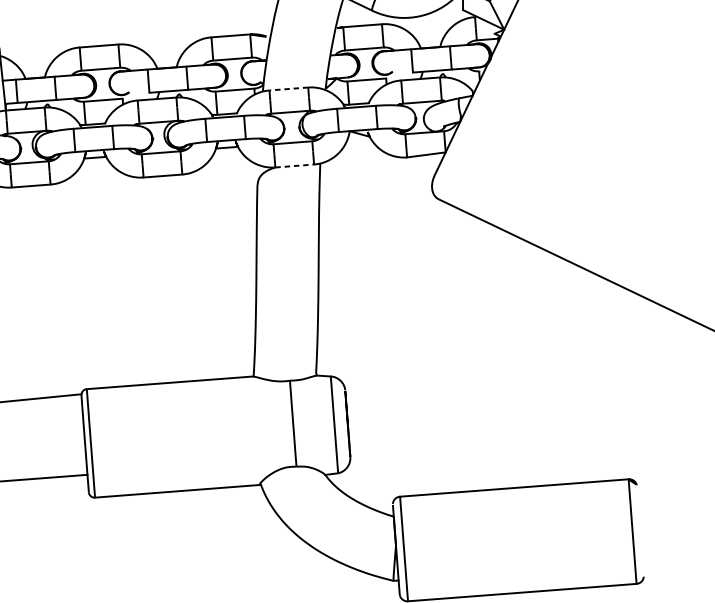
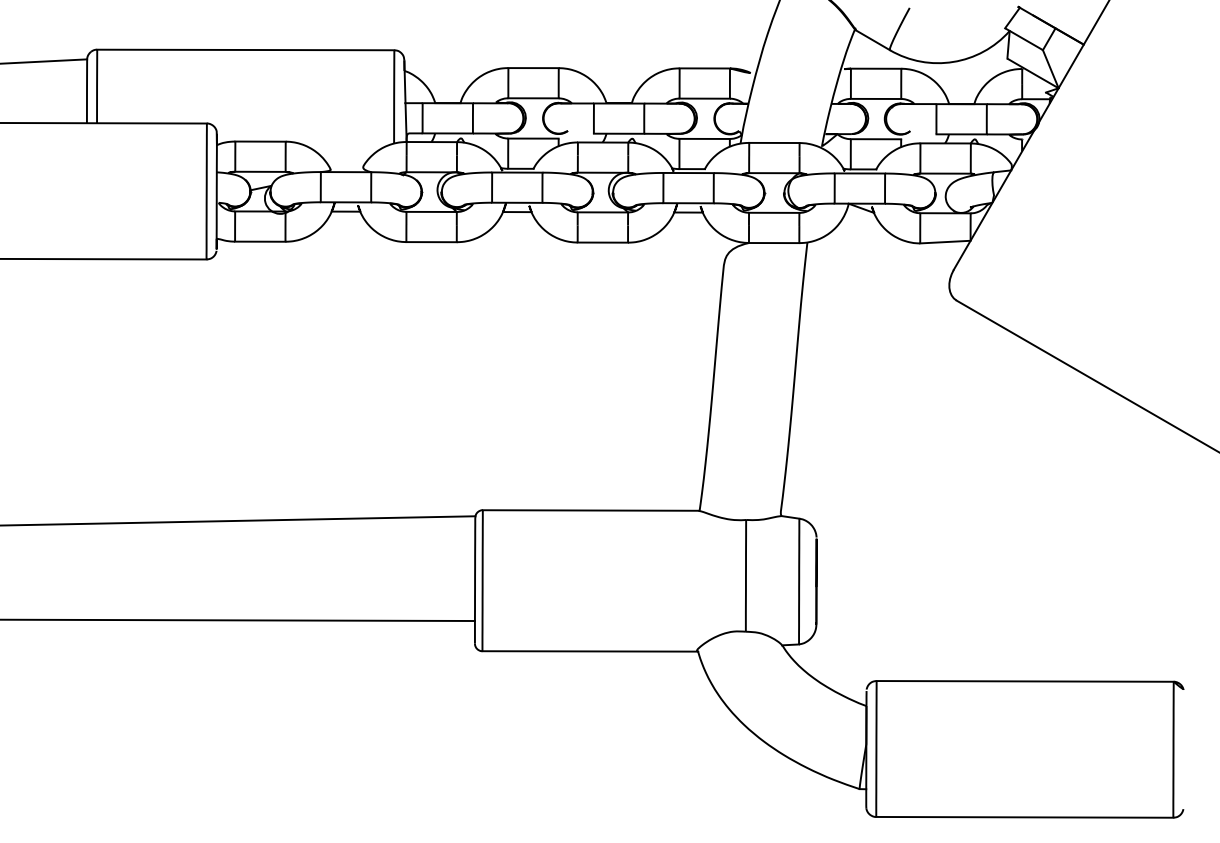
line: (288, 88) -> (773, 142), dashed -> solid
line: (295, 166) -> (774, 243), dashed -> solid

